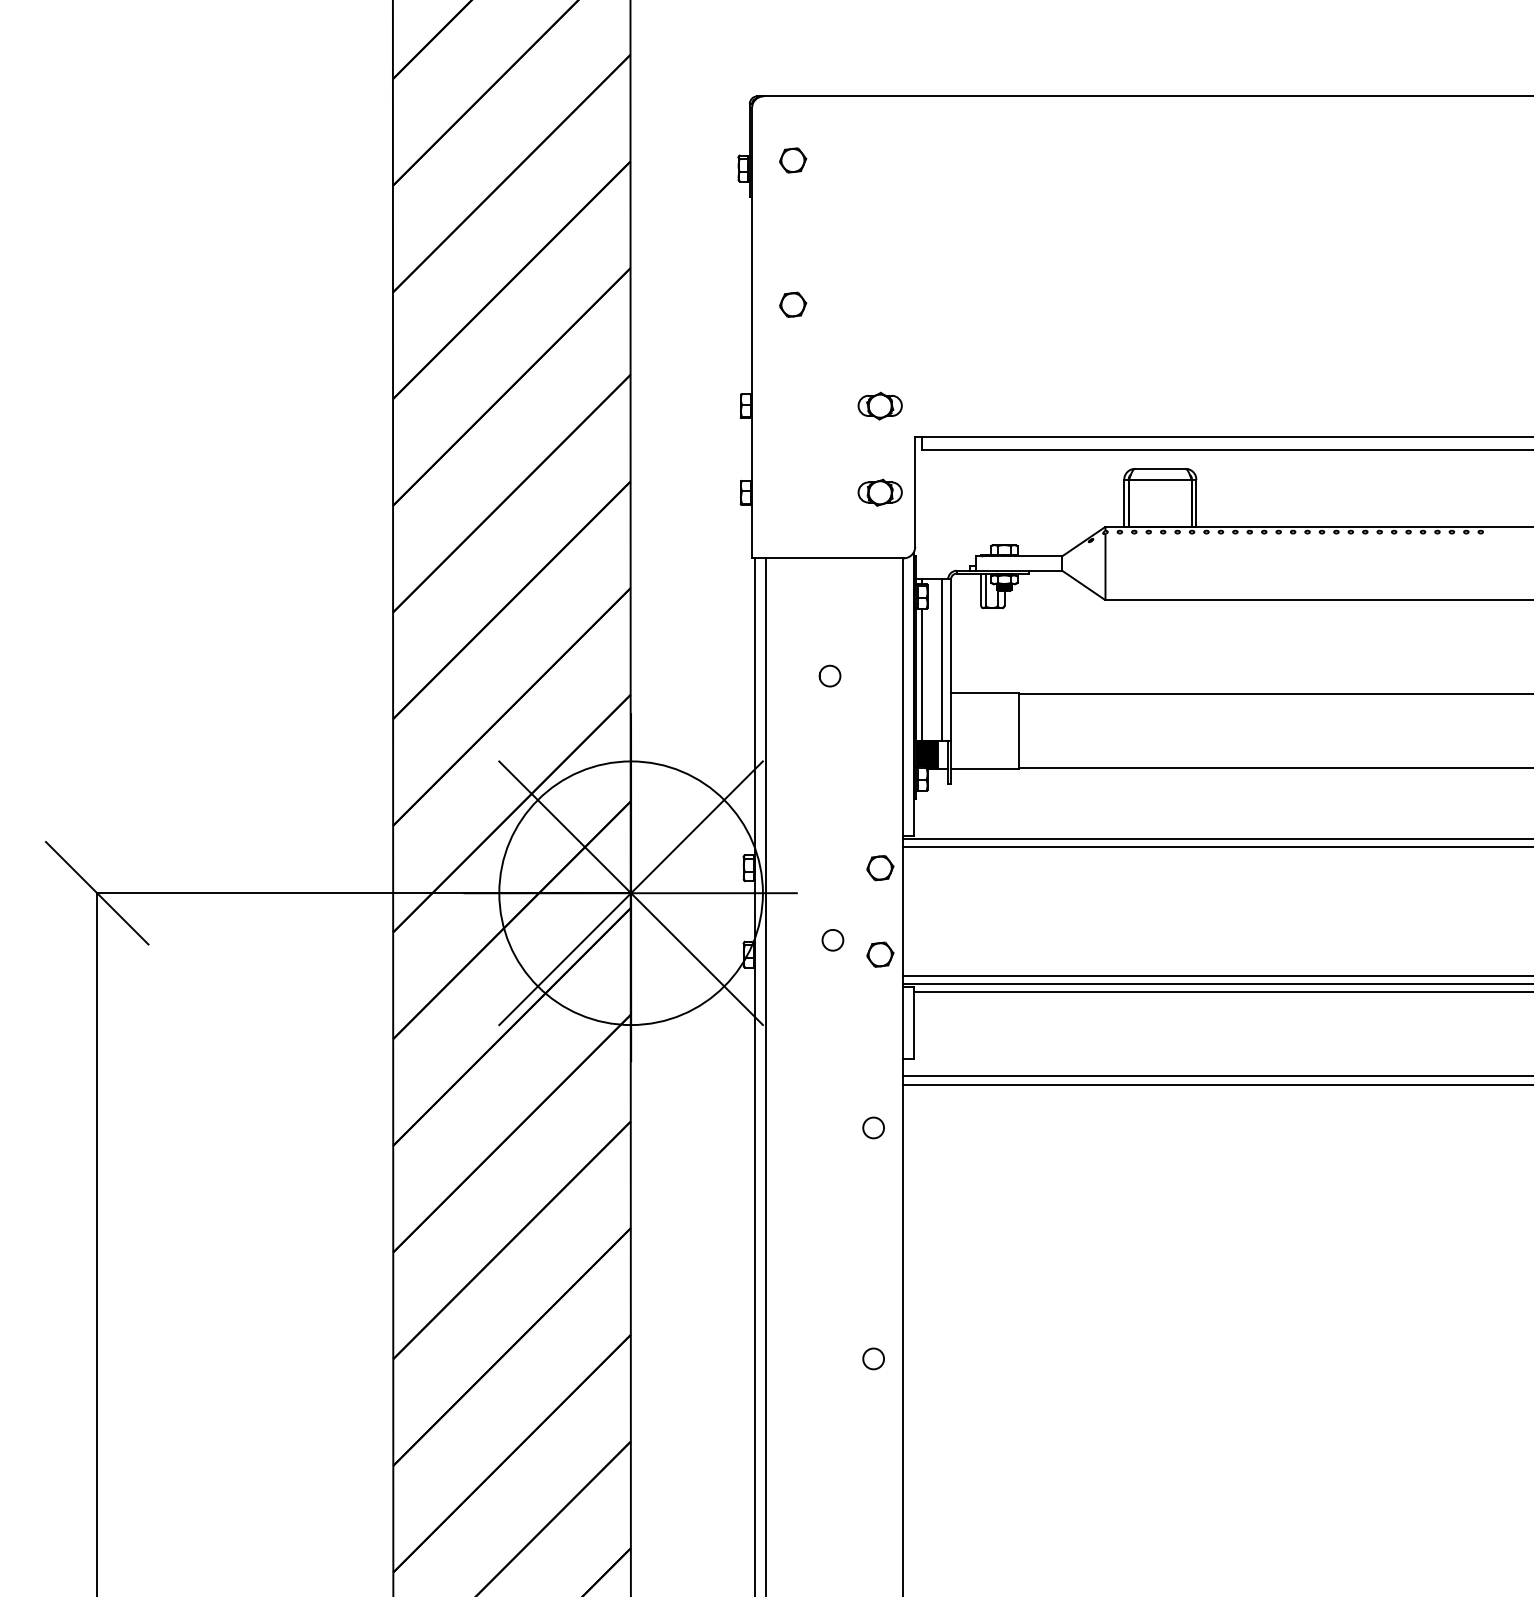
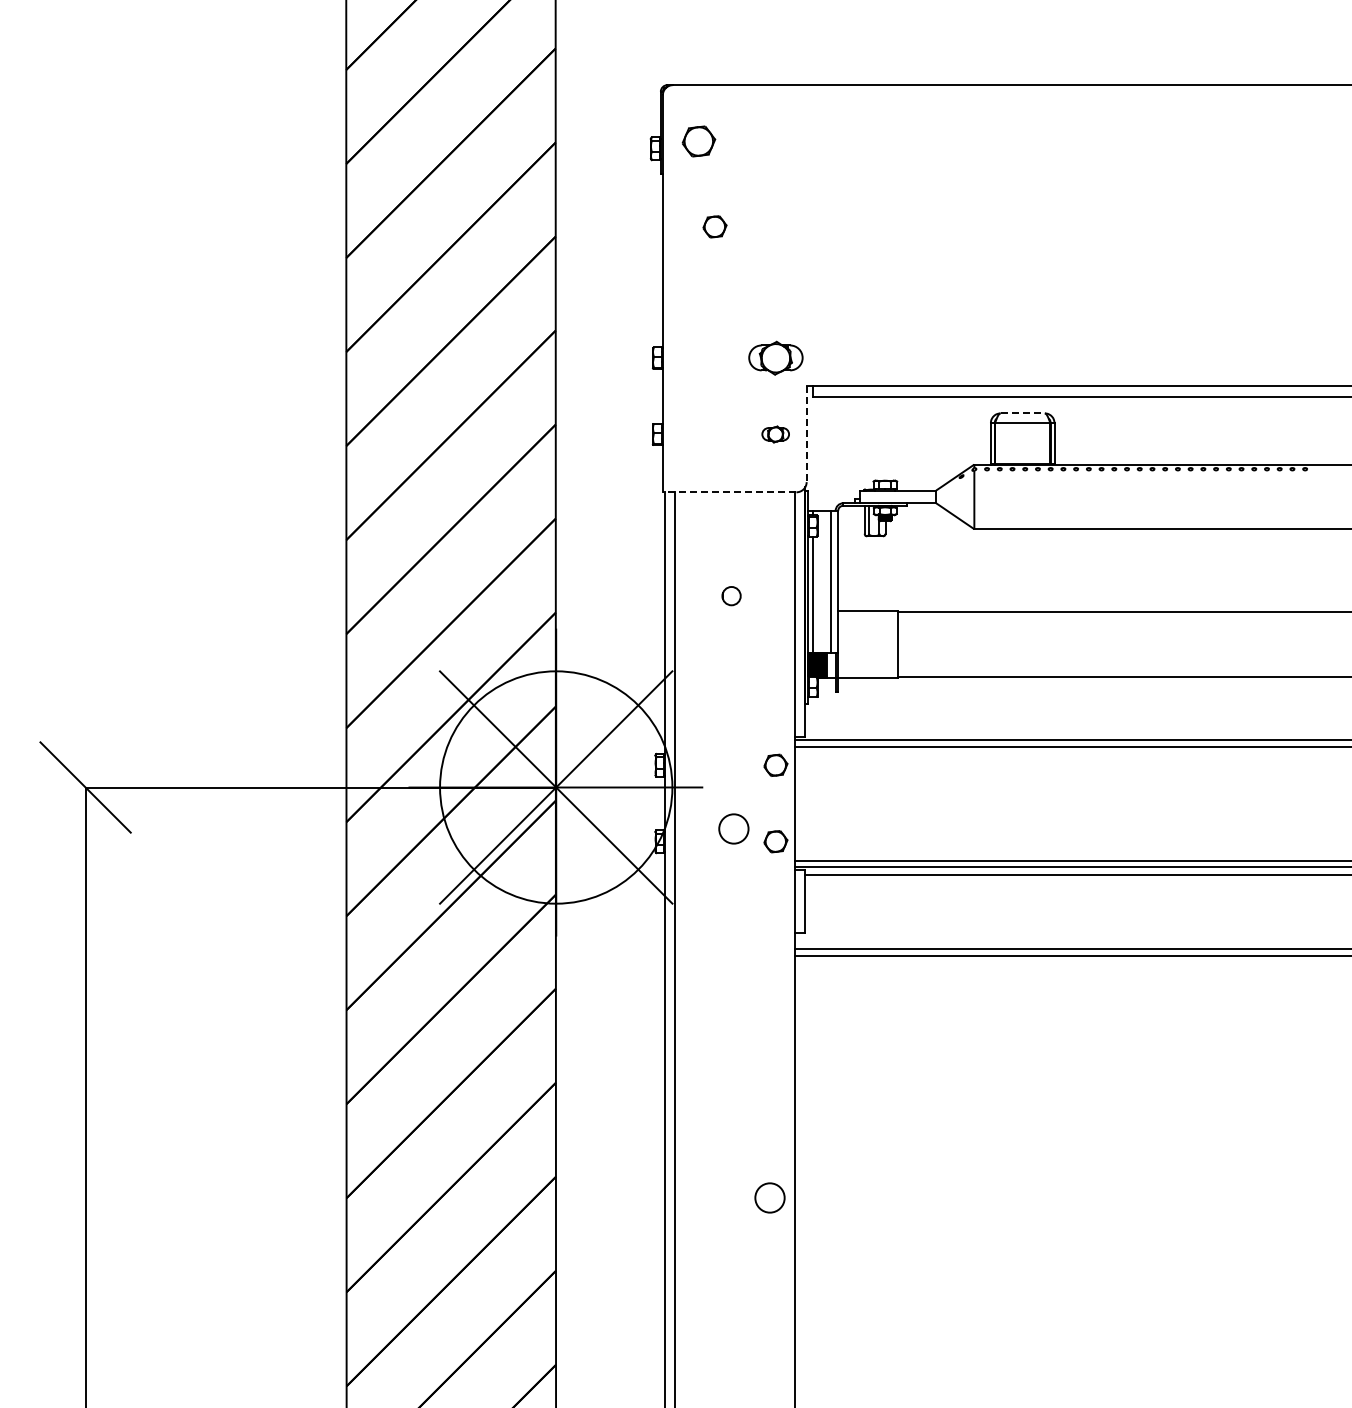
part: (792, 160) -> (698, 141), size x1.4
part: (792, 304) -> (714, 226), moved
part: (879, 405) -> (775, 357), size x1.4
line: (1161, 468) -> (1023, 413), solid -> dashed
part: (879, 492) -> (775, 434), size x0.7
line: (915, 492) -> (806, 434), solid -> dashed
line: (827, 558) -> (729, 492), solid -> dashed
circle: (833, 939) -> (734, 828), size x1.6
circle: (873, 1128) -> (769, 994), removed
circle: (873, 1358) -> (769, 1197), size x1.6

